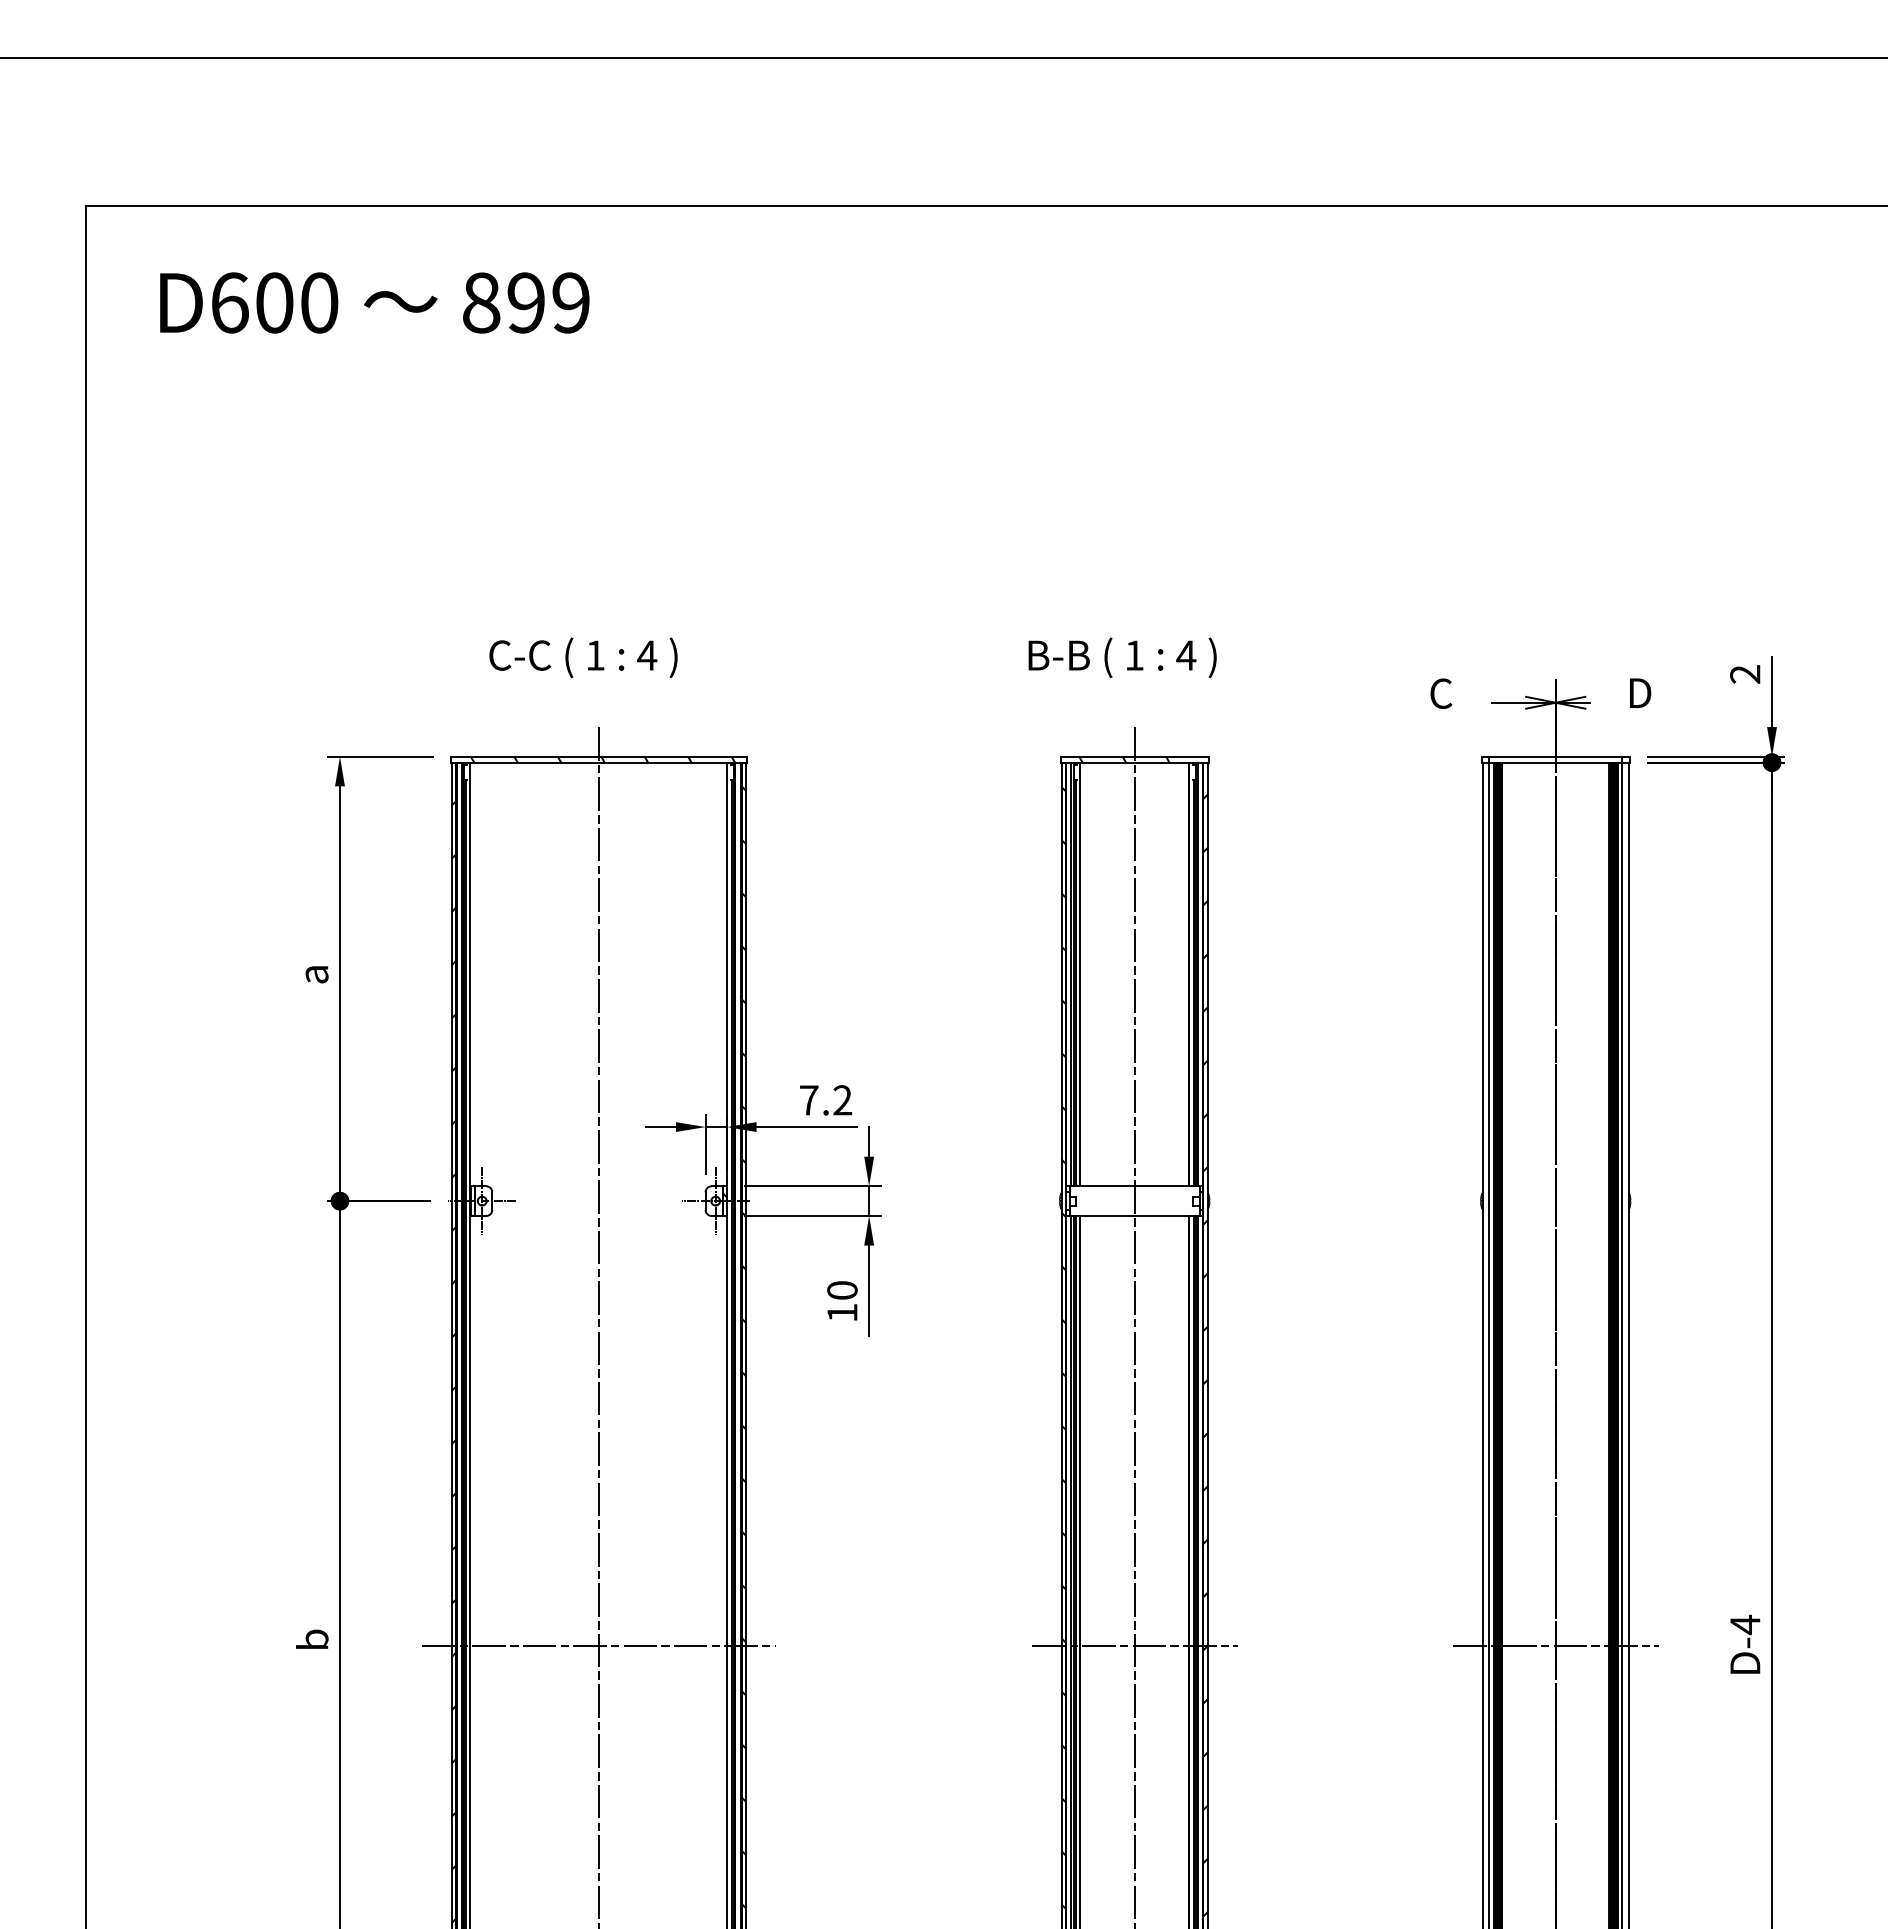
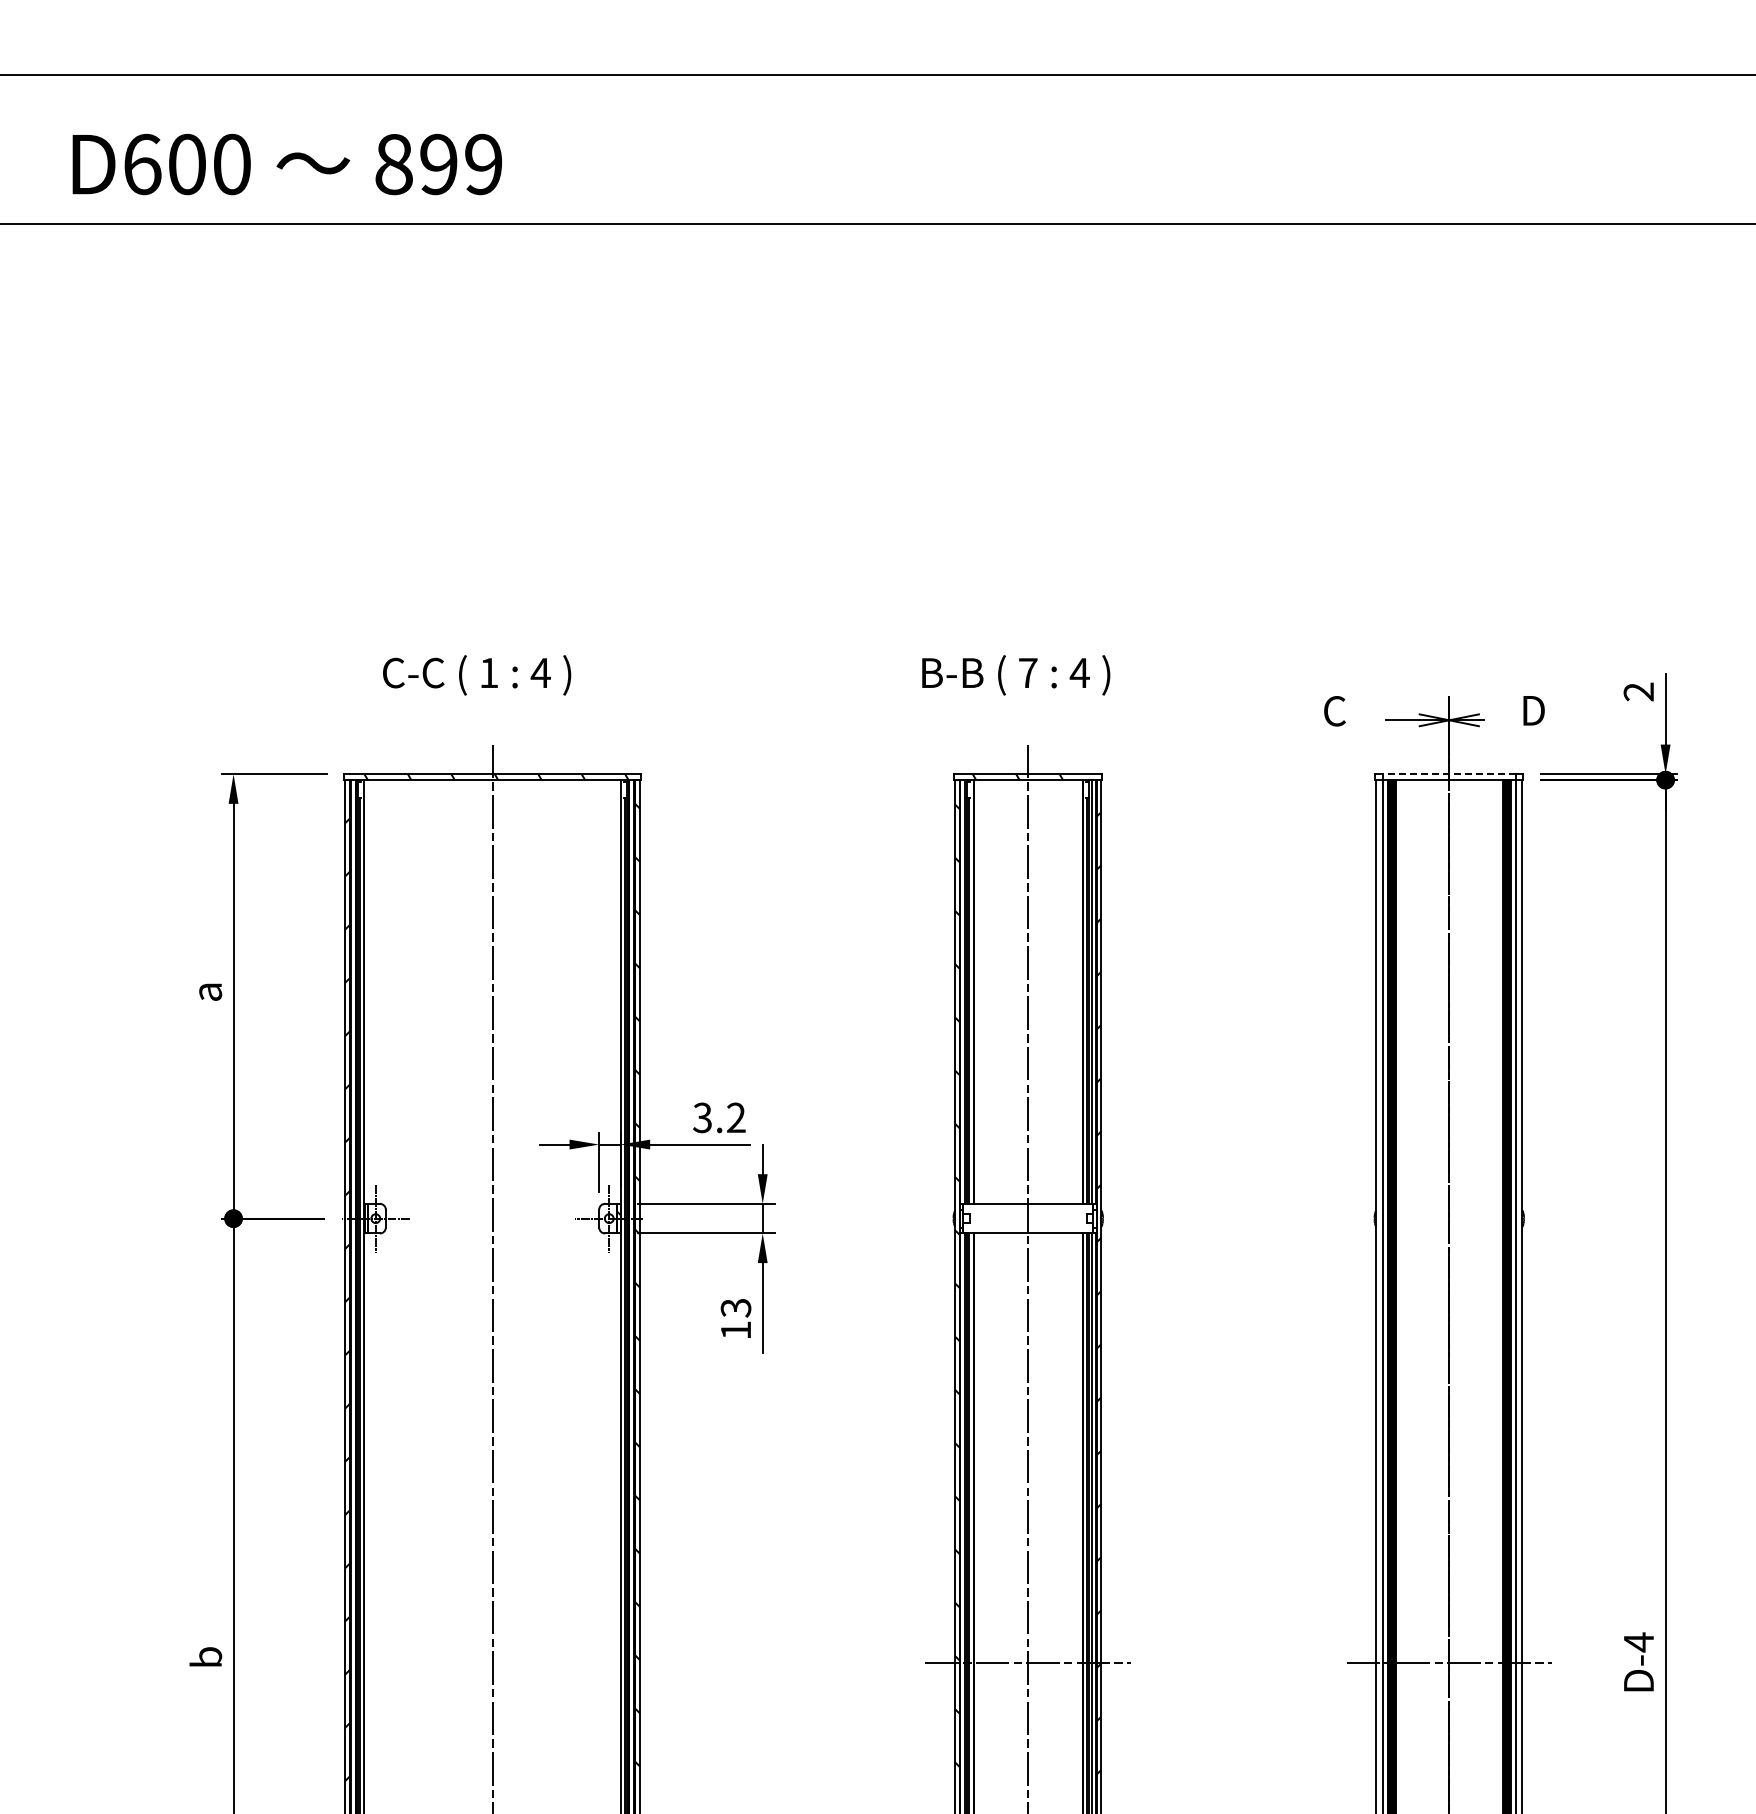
text: (374, 302) -> (287, 164), moved
text: (1134, 655) -> (1028, 673), 1 -> 7
line: (1555, 756) -> (1449, 774), solid -> dashed
text: (808, 1100) -> (702, 1118), 7.2 -> 3.2
text: (842, 1290) -> (736, 1308), 10 -> 13
line: (598, 1645) -> (492, 1663), removed

